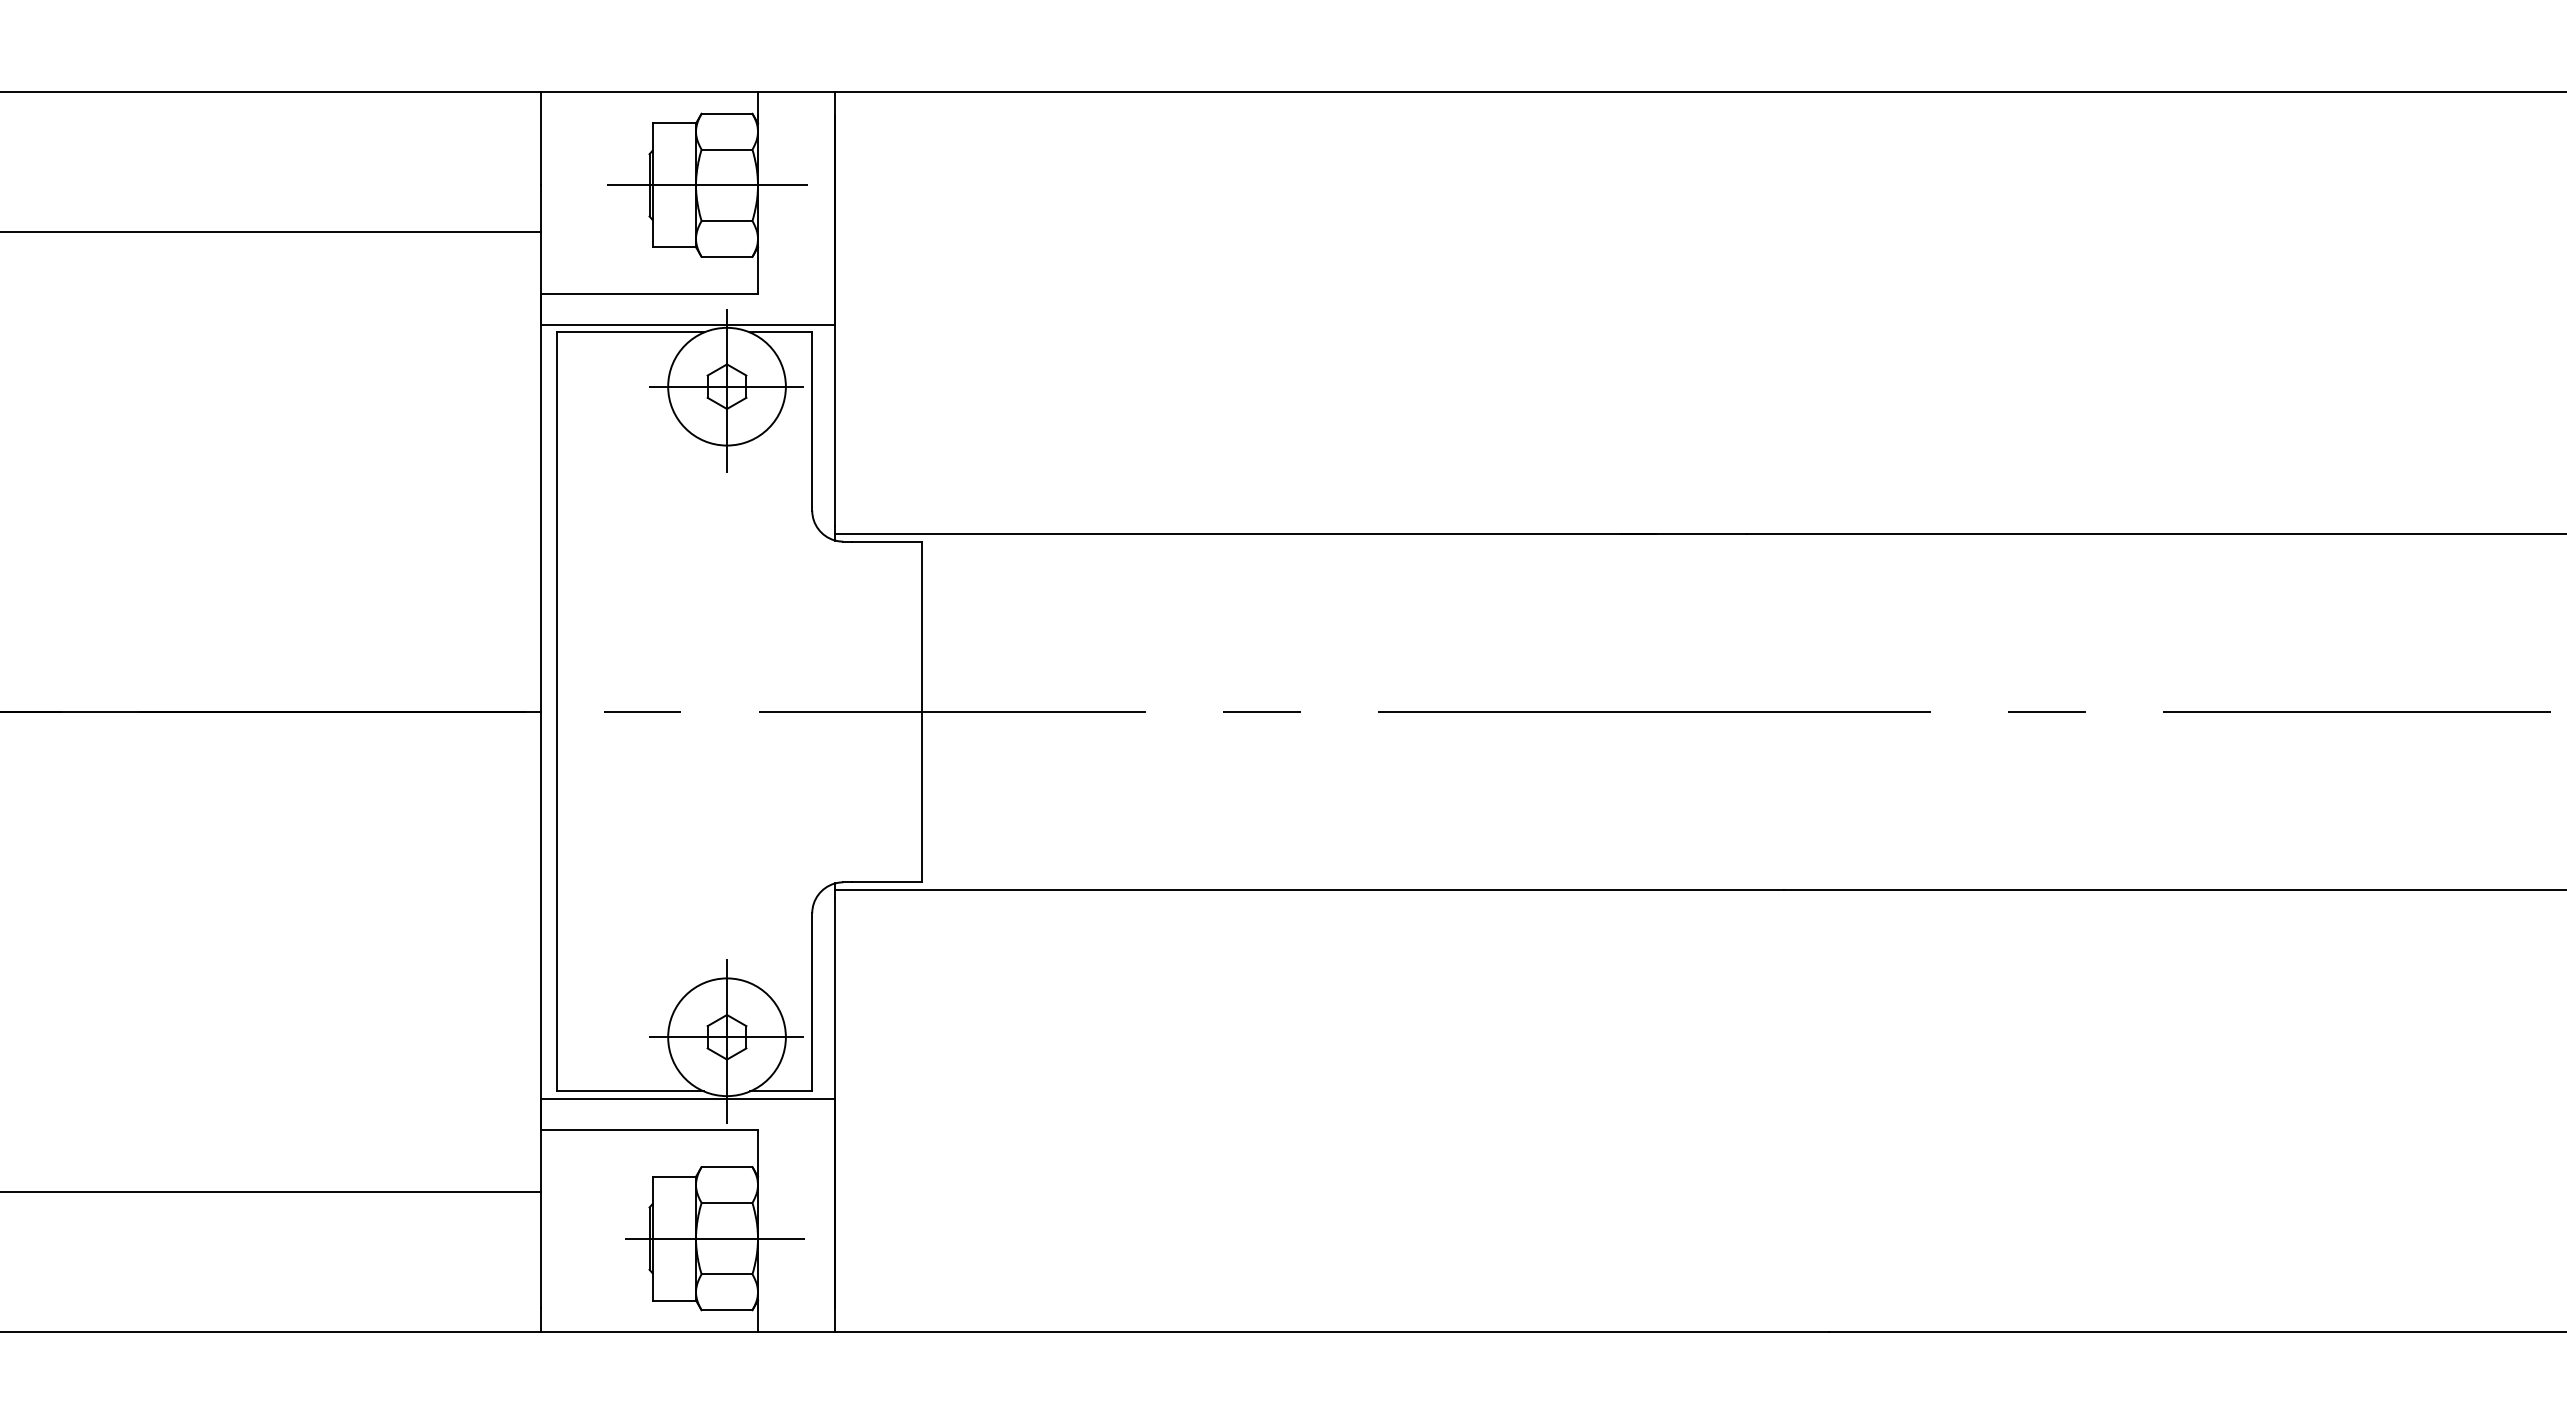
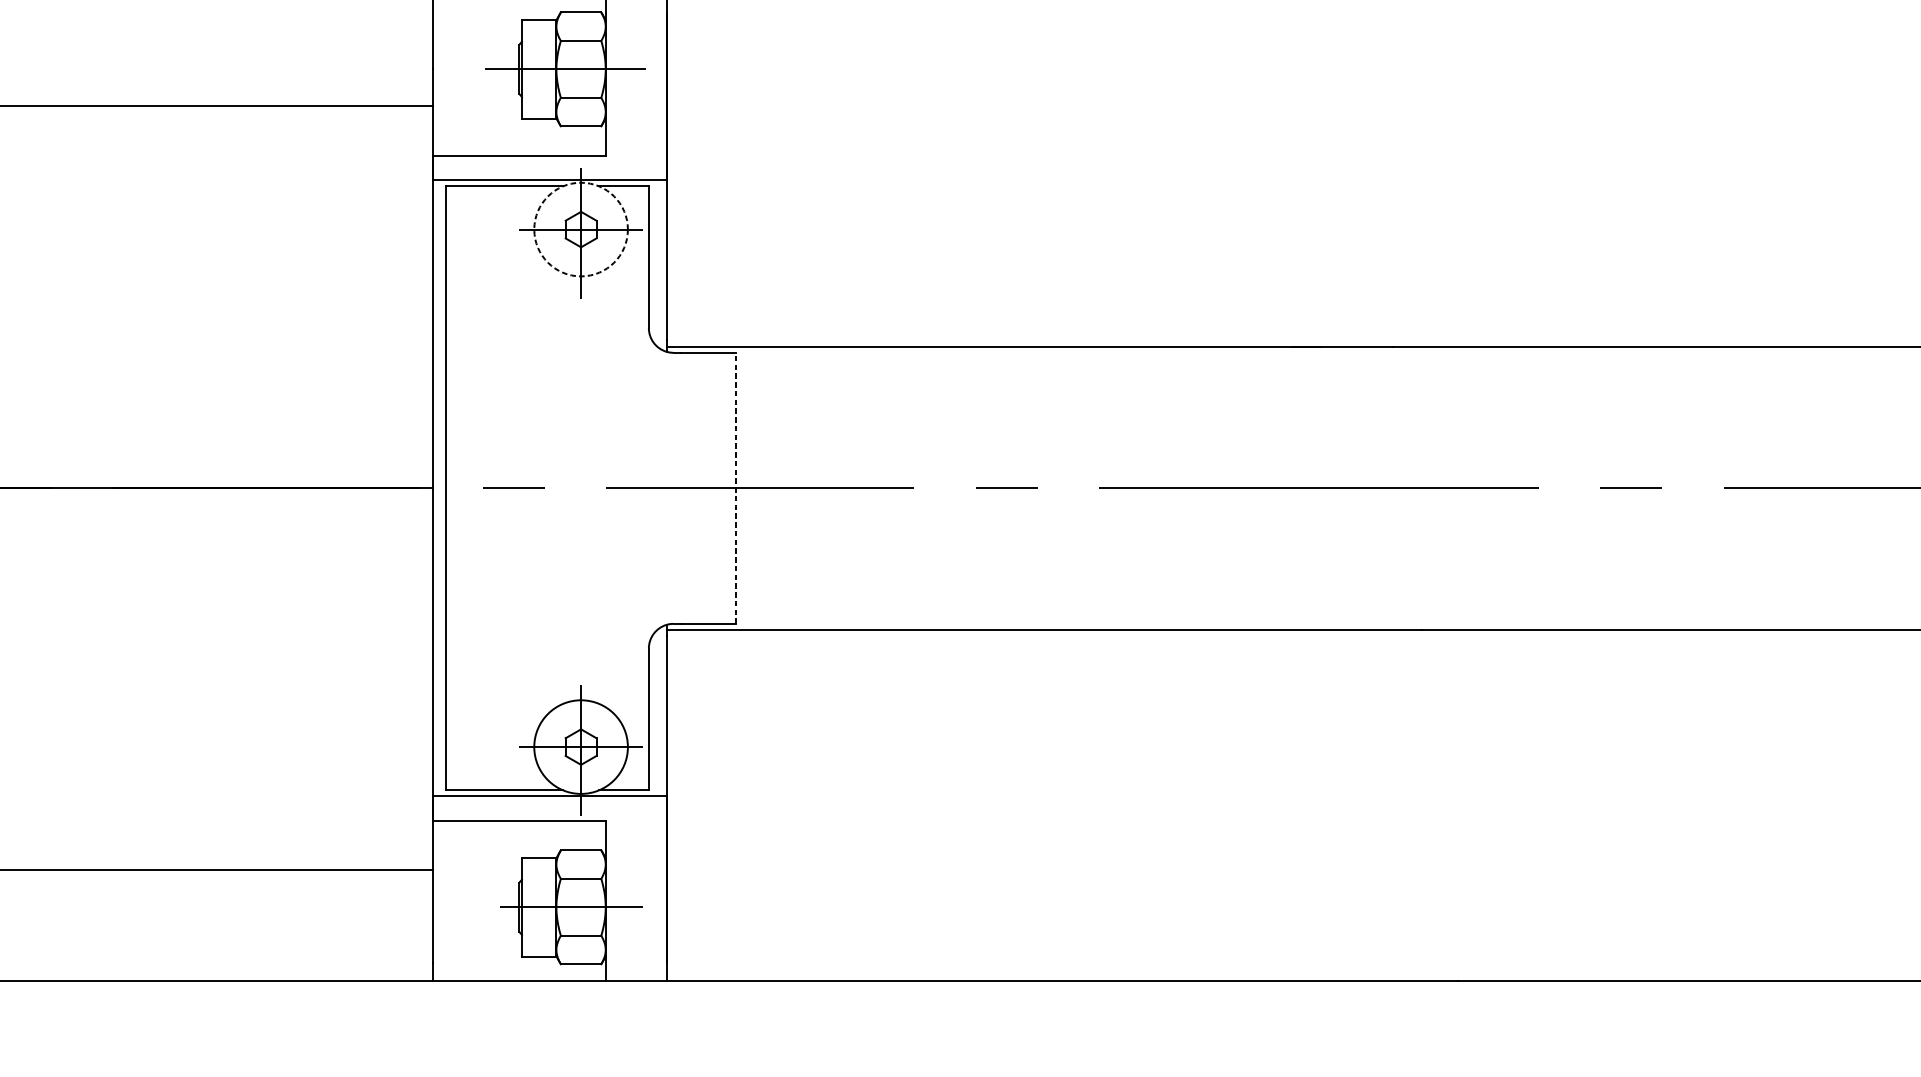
circle: (726, 386) -> (580, 229), solid -> dashed
line: (922, 711) -> (736, 487), solid -> dashed

